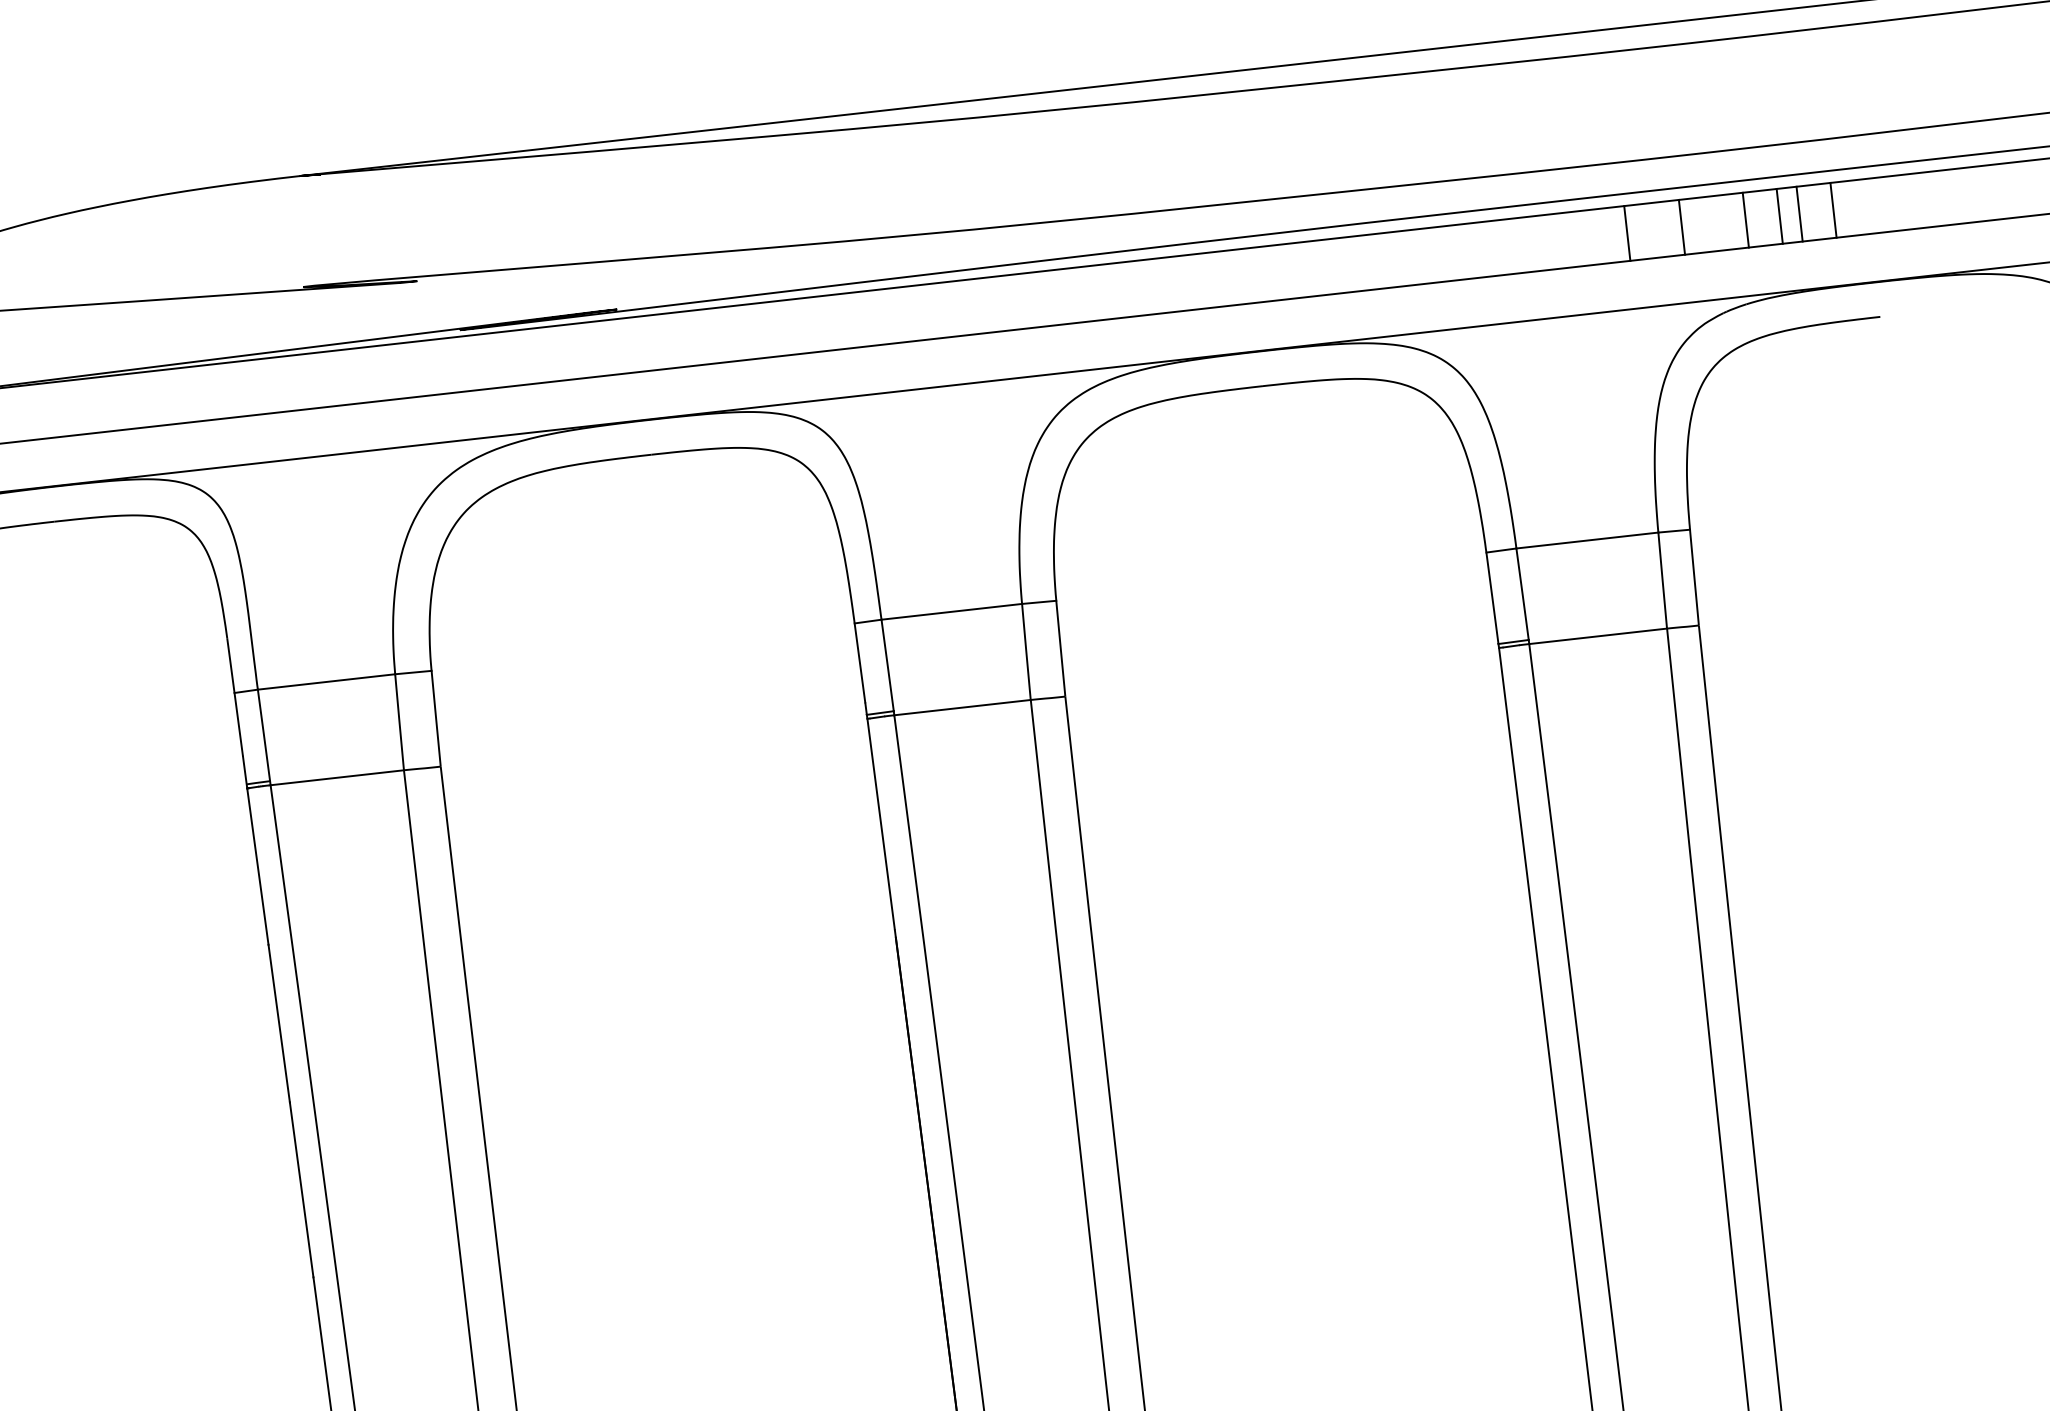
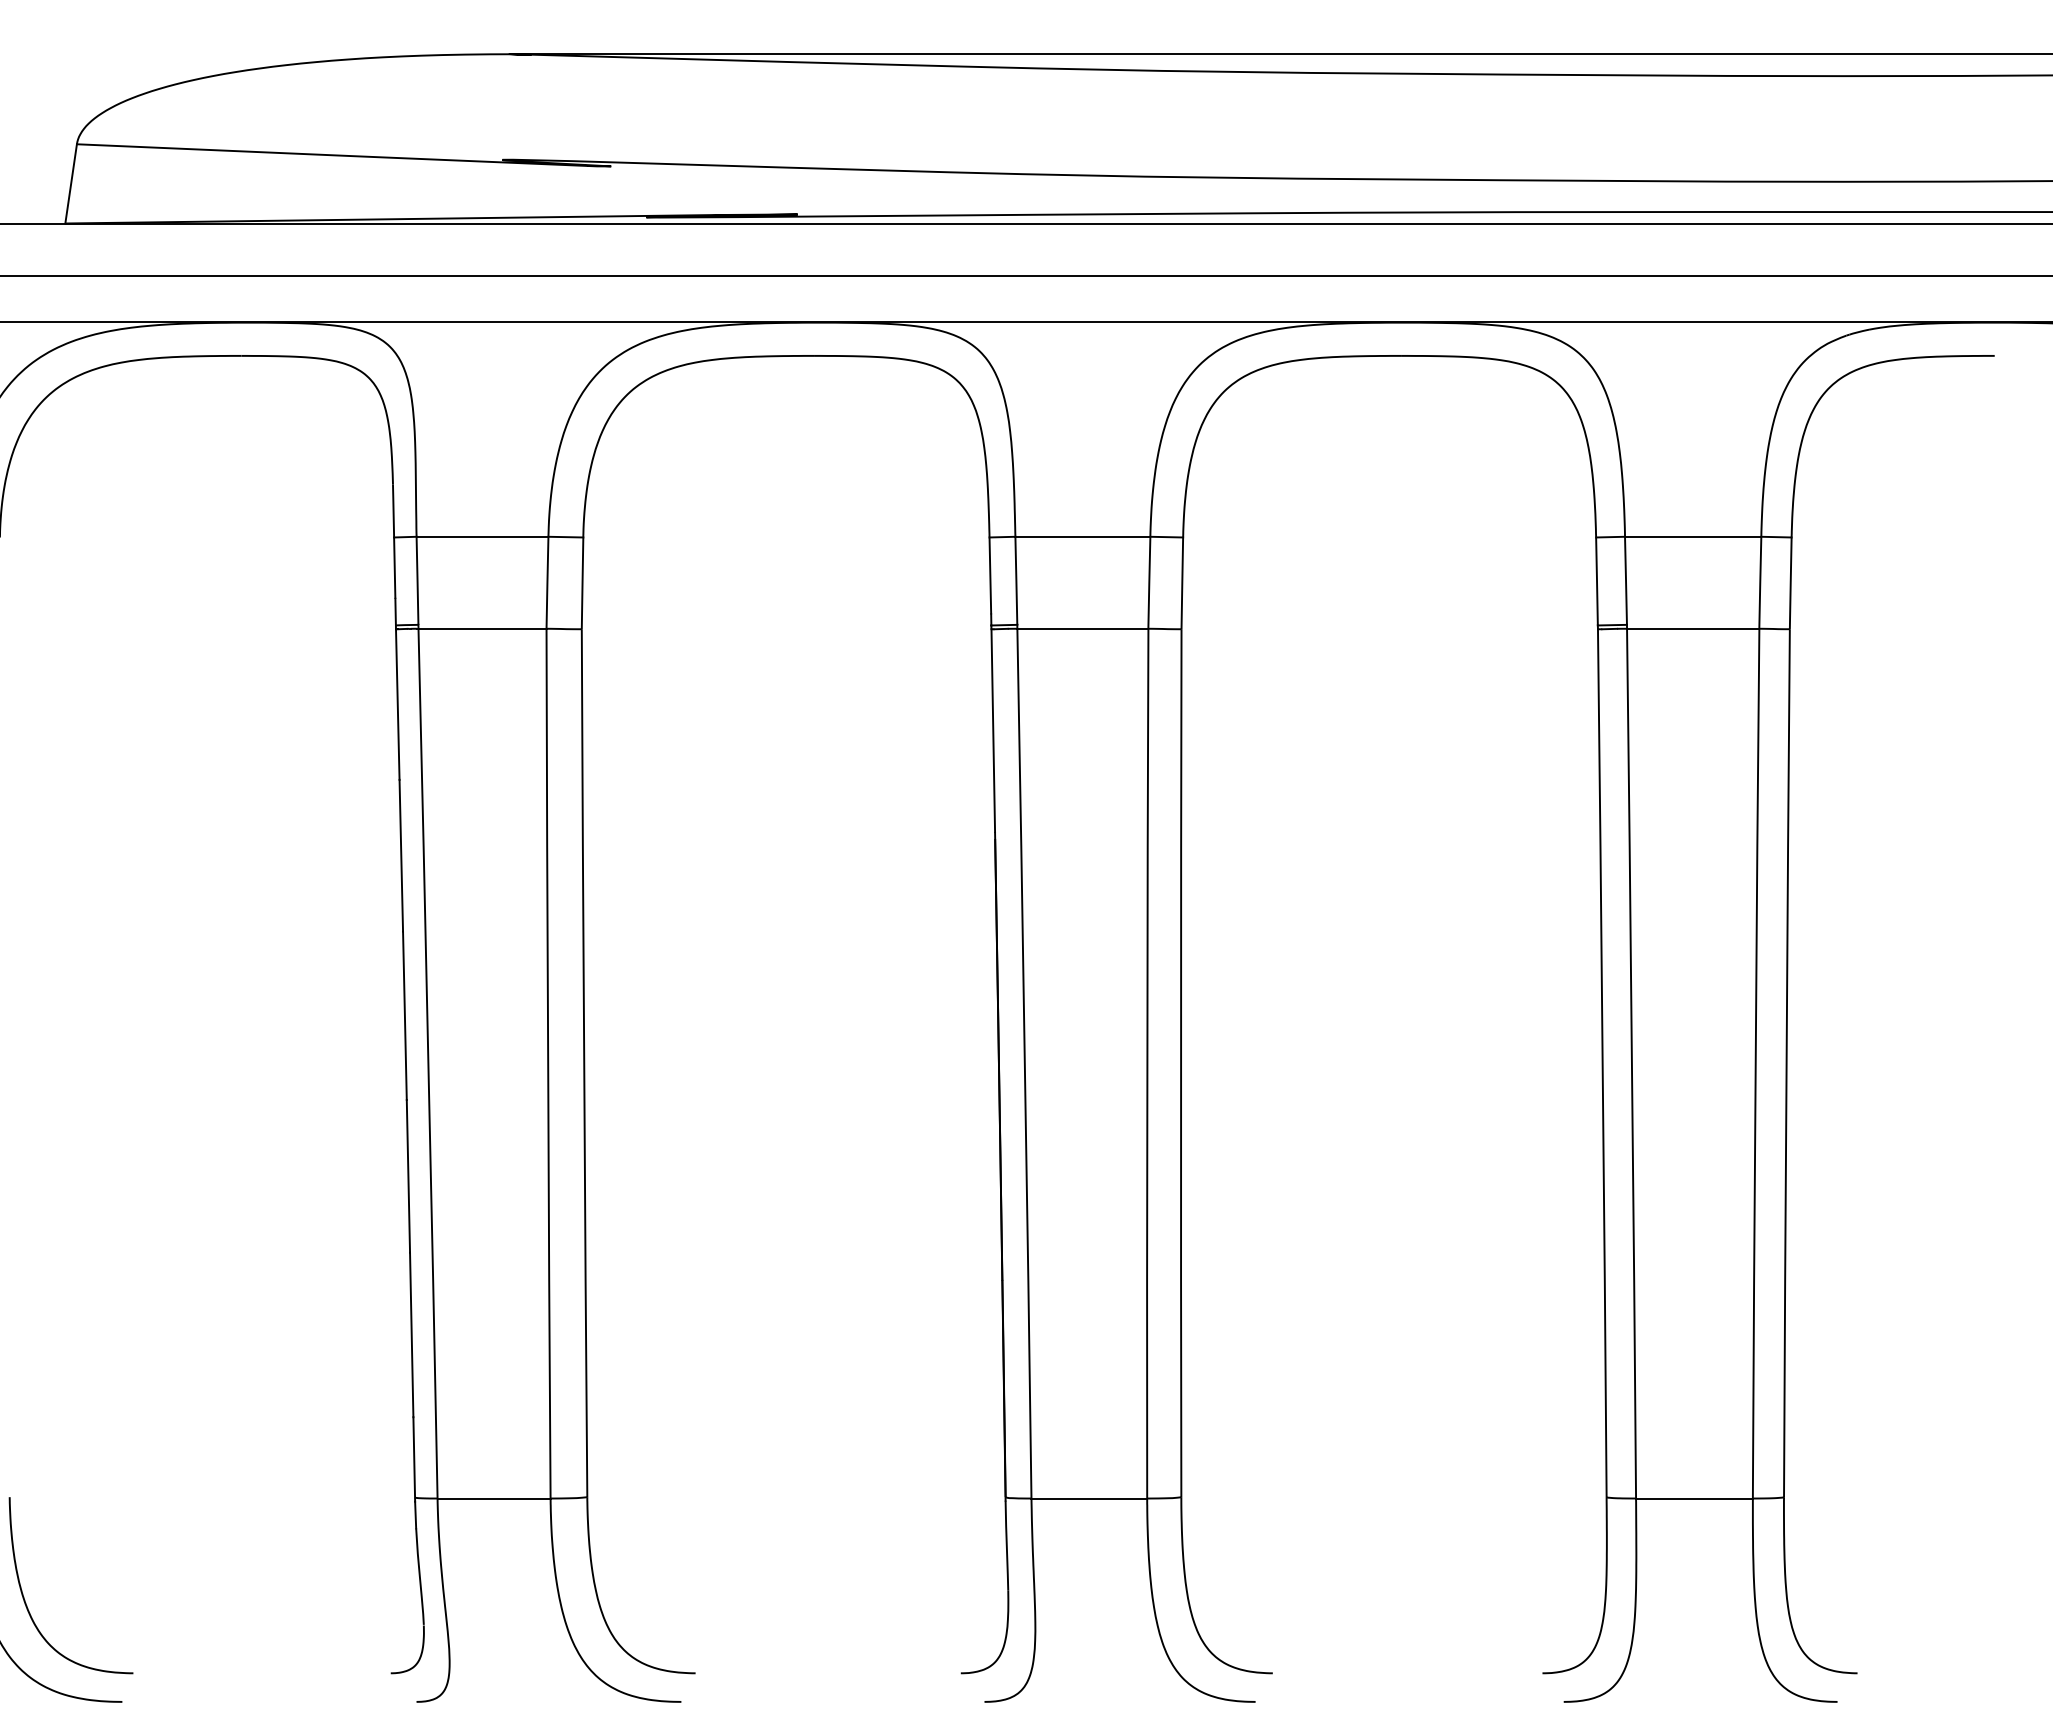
line: (1833, 209) -> (1961, 249), removed
line: (1799, 213) -> (1929, 249), removed
line: (1780, 215) -> (1910, 249), removed
line: (1745, 219) -> (1877, 249), removed
line: (1682, 226) -> (1816, 249), removed
line: (1627, 233) -> (1763, 249), removed

